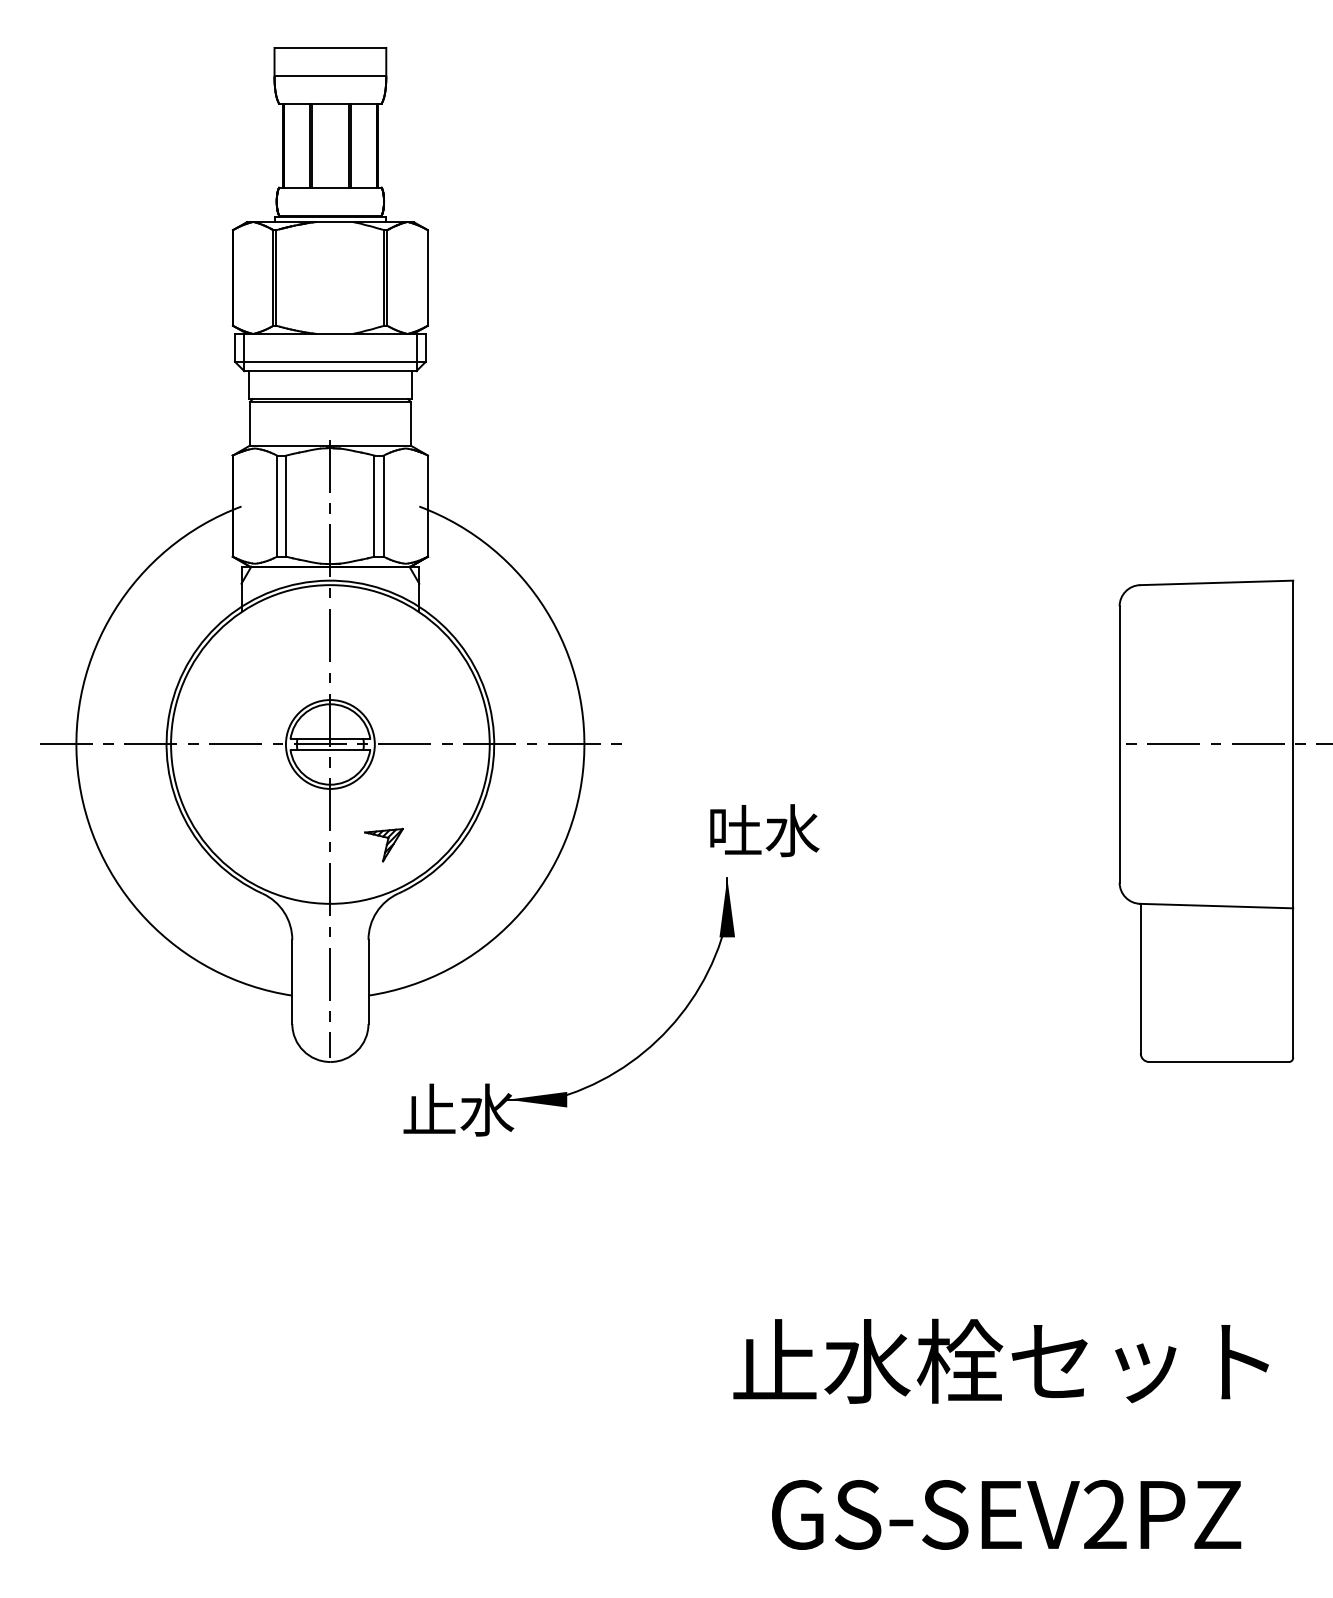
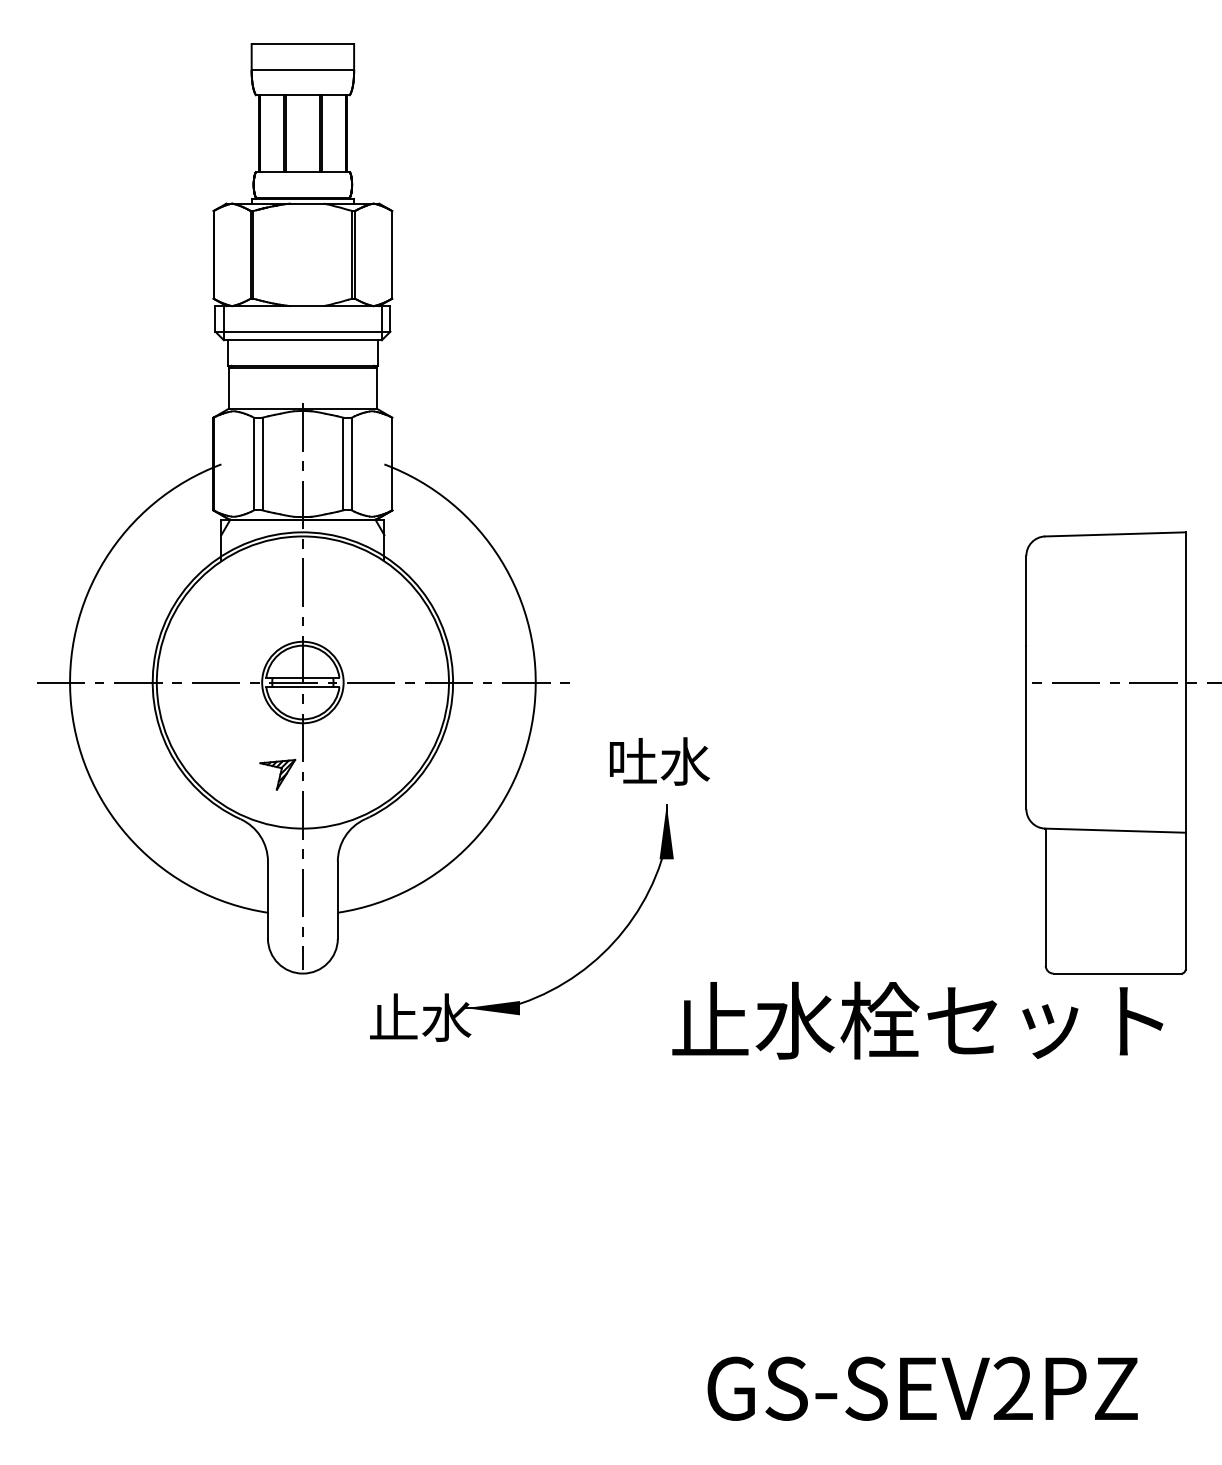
text: (764, 830) -> (659, 761), moved
part: (383, 844) -> (277, 774), moved
text: (1000, 1360) -> (917, 1019), moved

